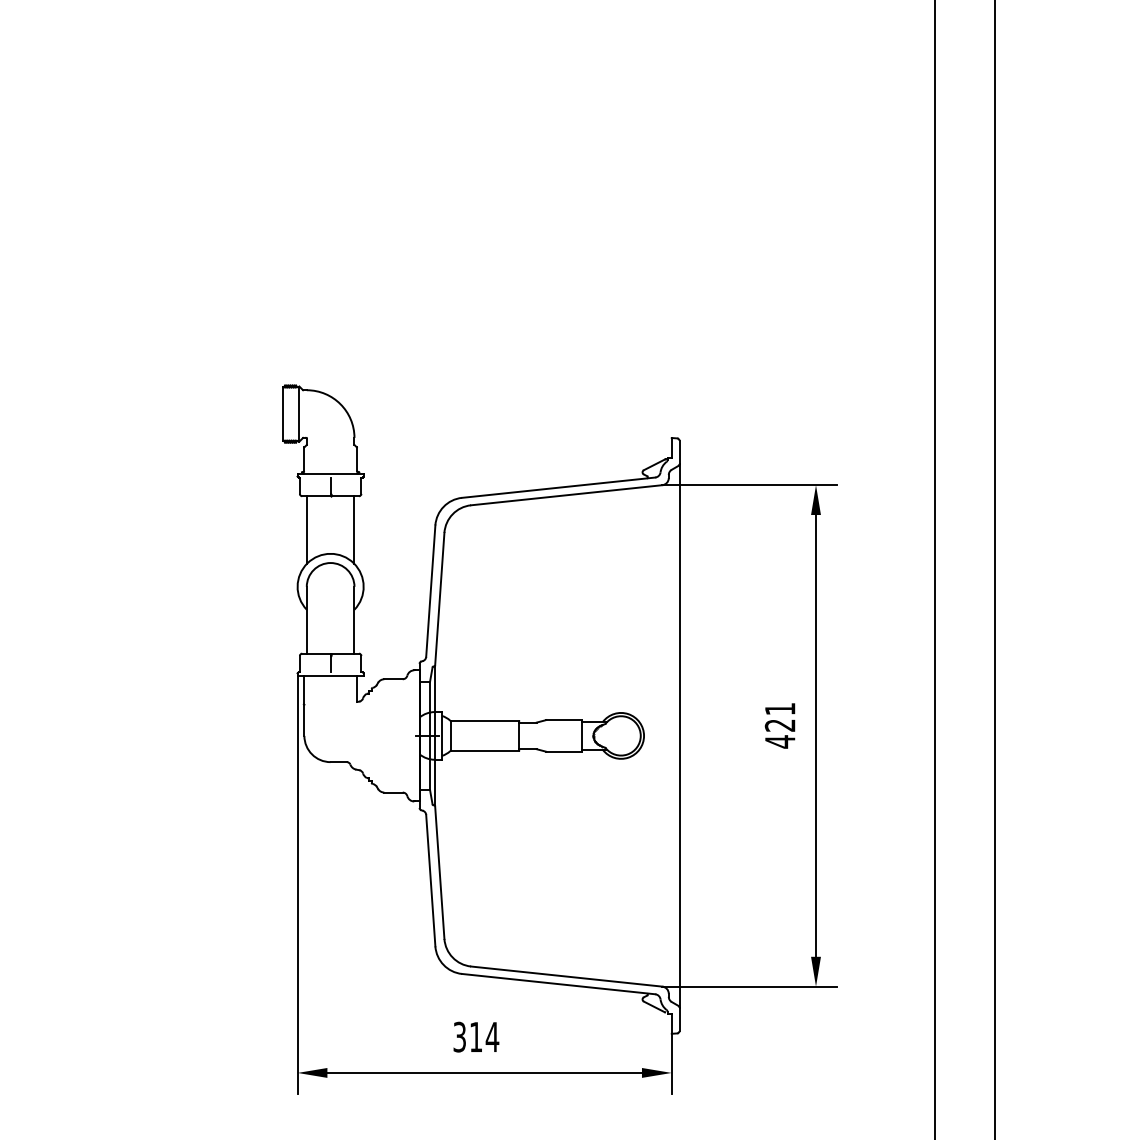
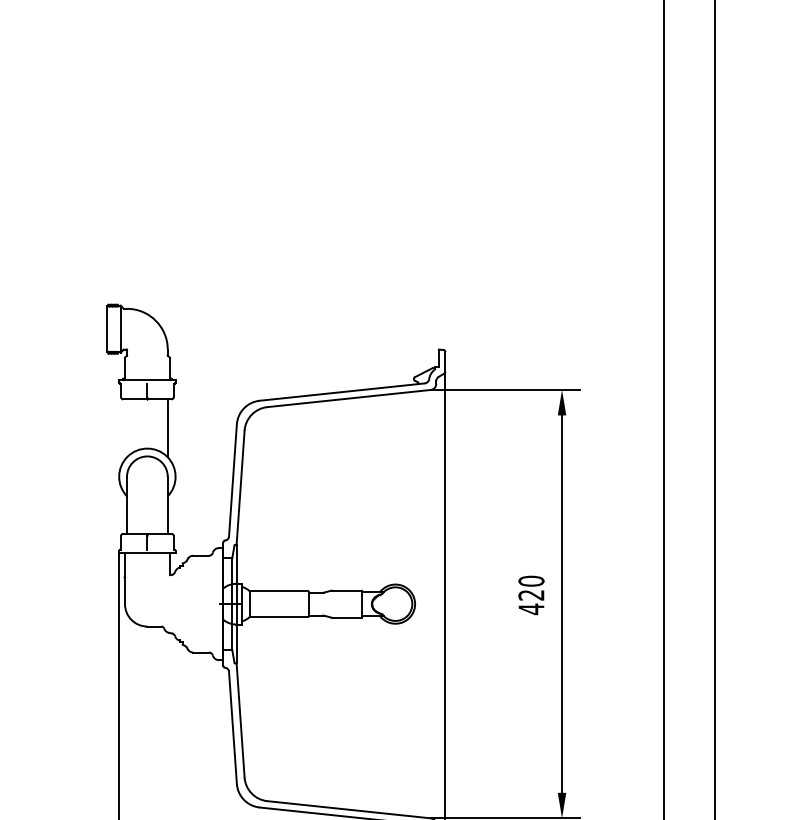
line: (306, 530) -> (126, 428), removed
text: (779, 708) -> (530, 580), 421 -> 420

